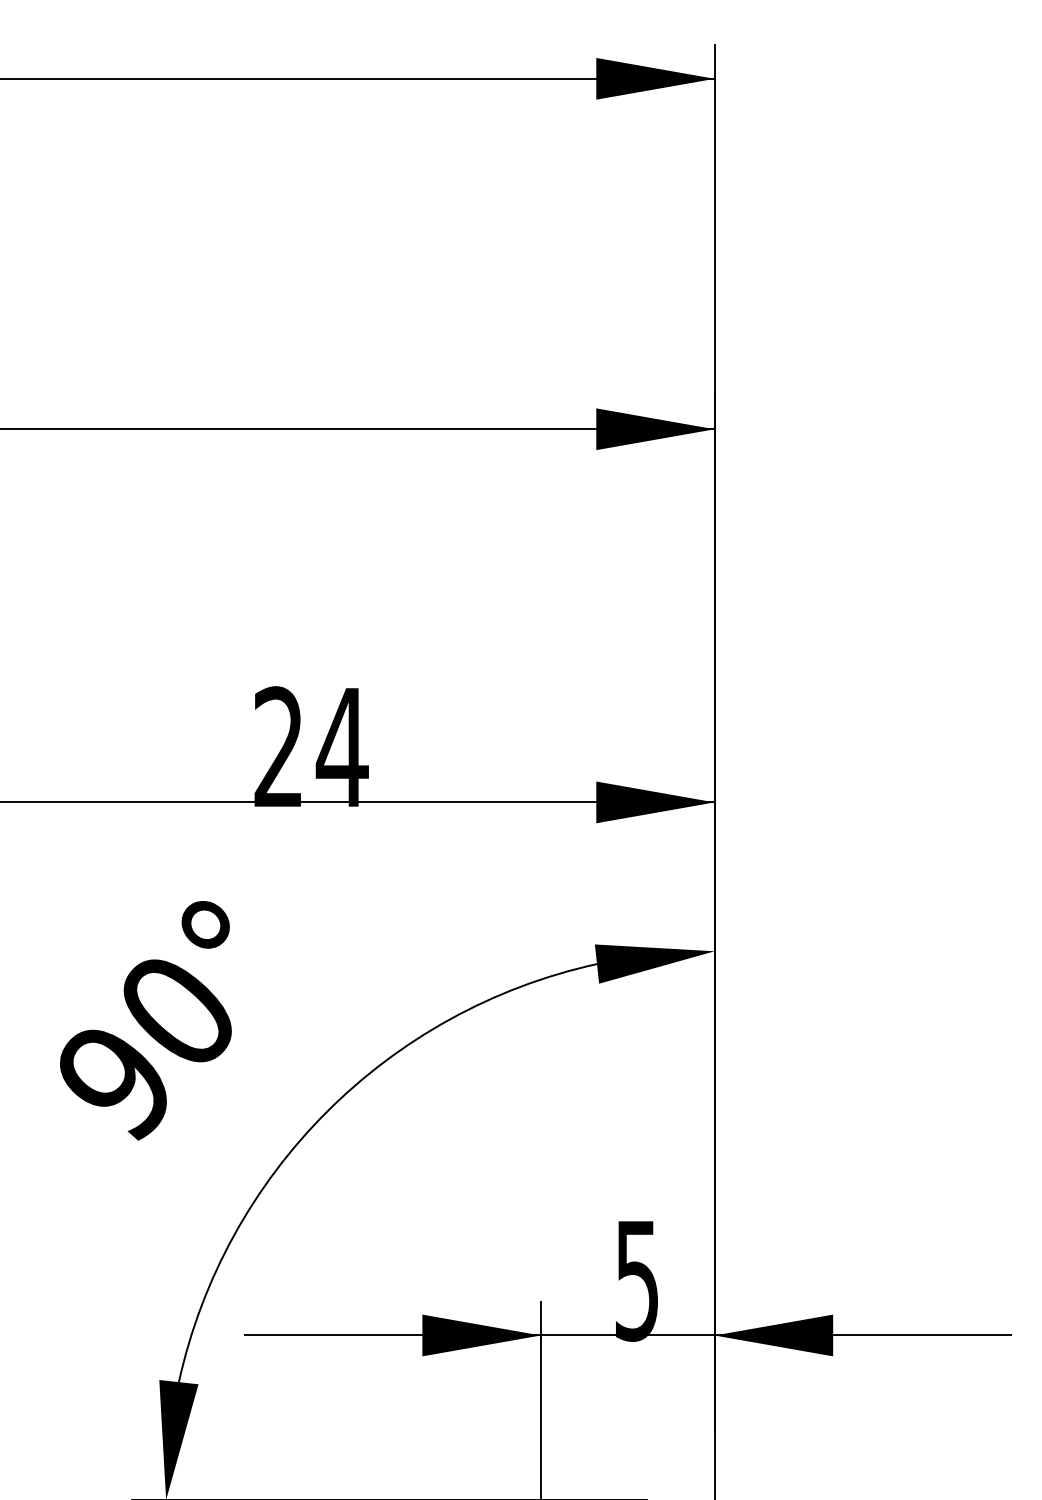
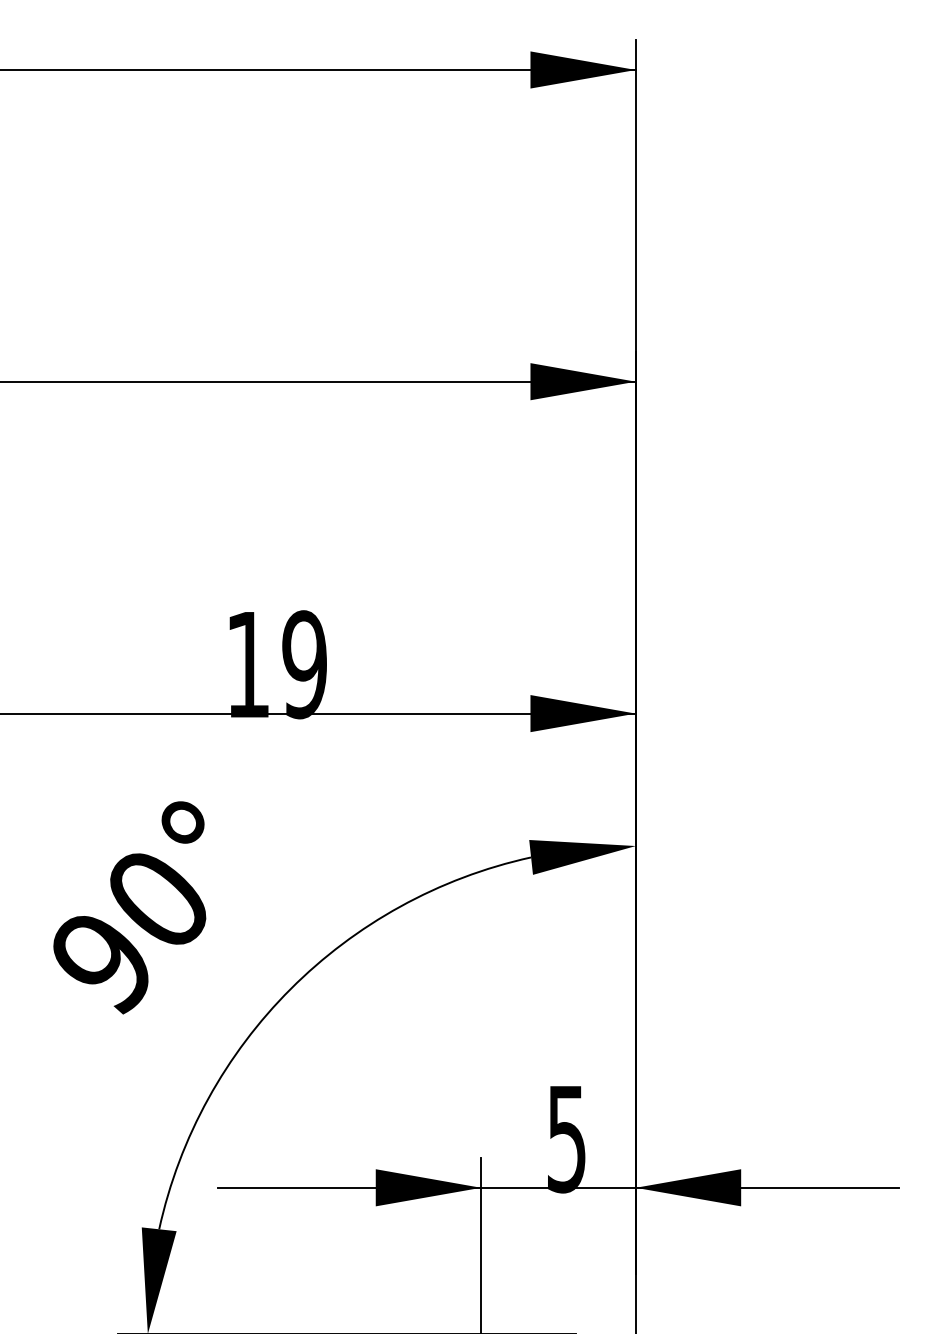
text: (311, 747) -> (277, 664), 24 -> 19

